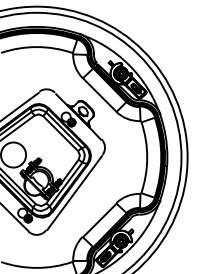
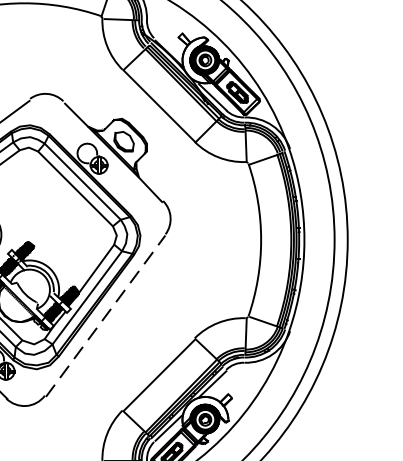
line: (74, 192) -> (105, 315), solid -> dashed

